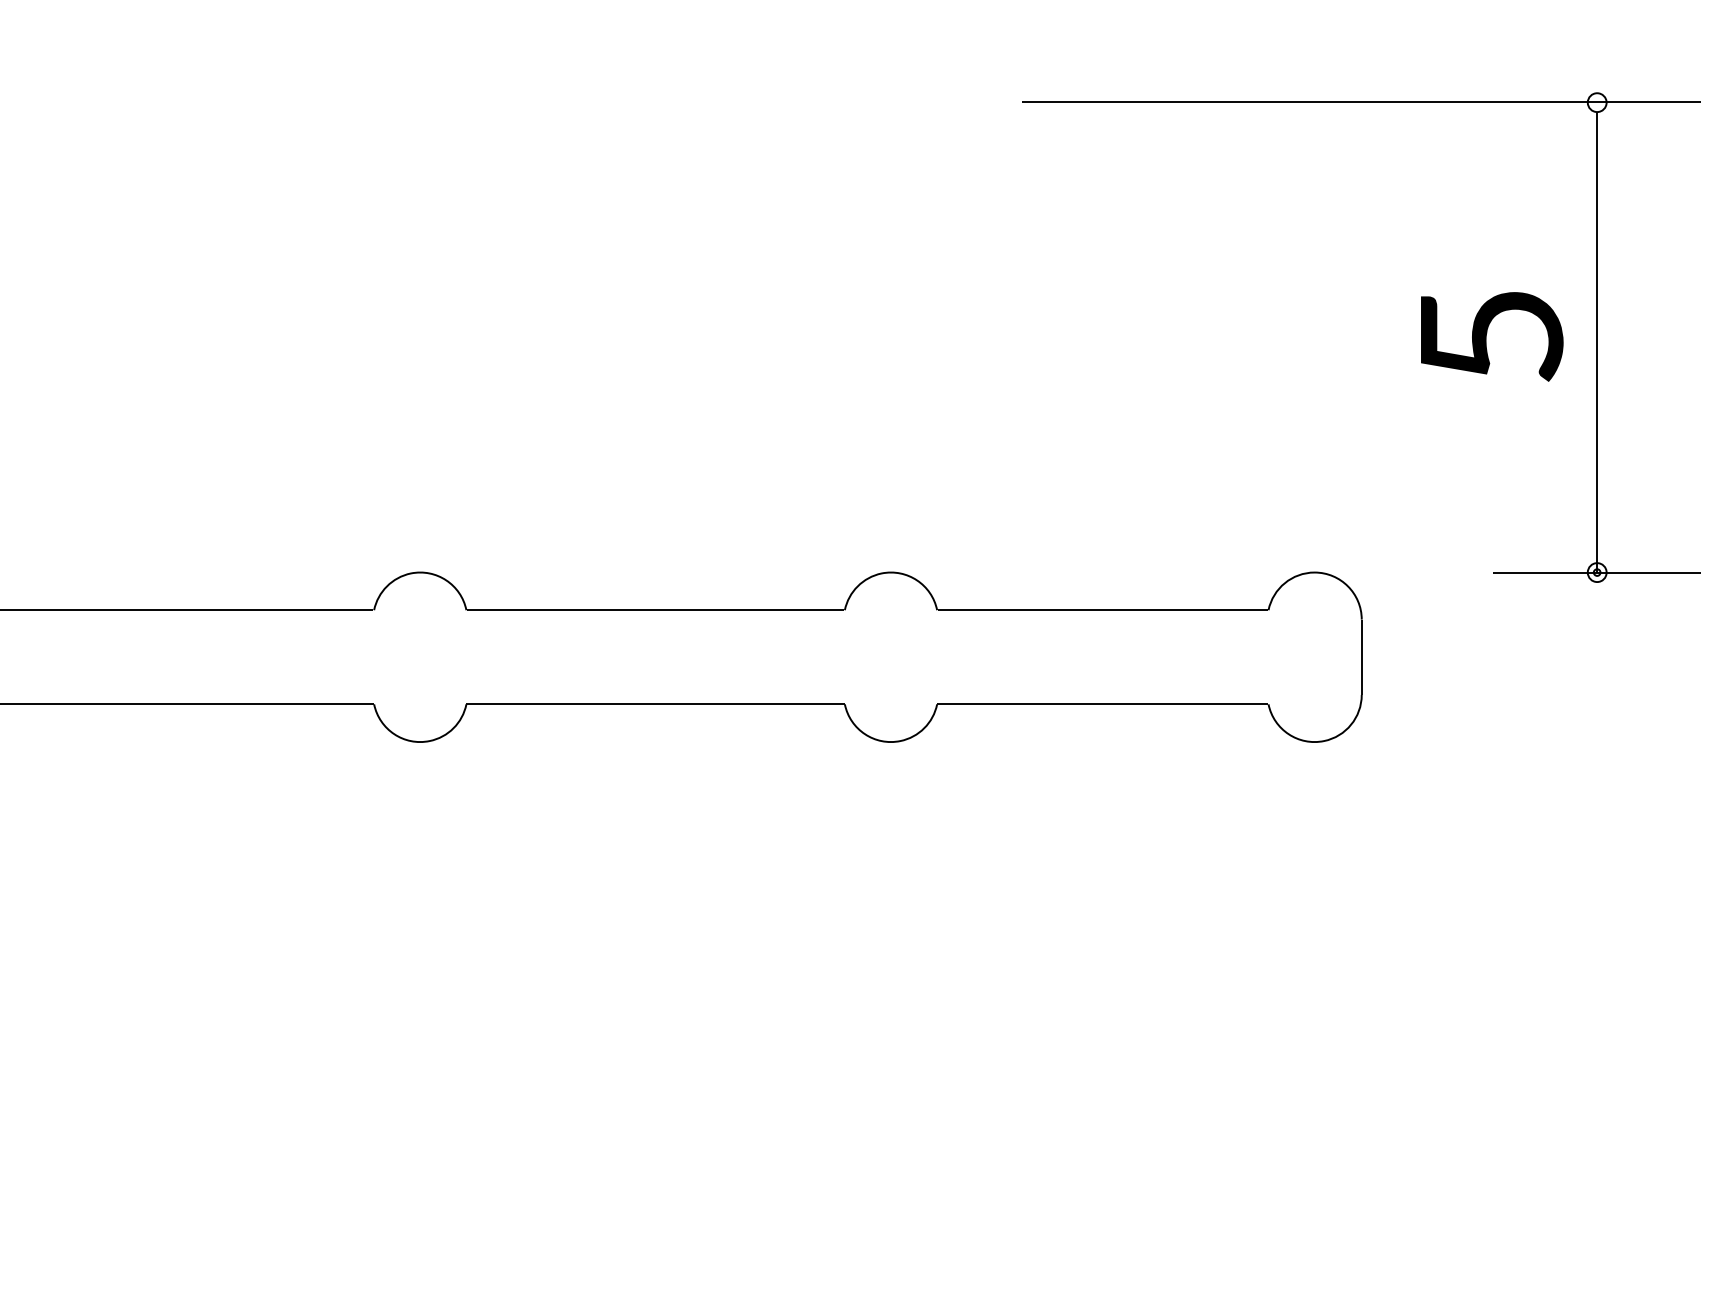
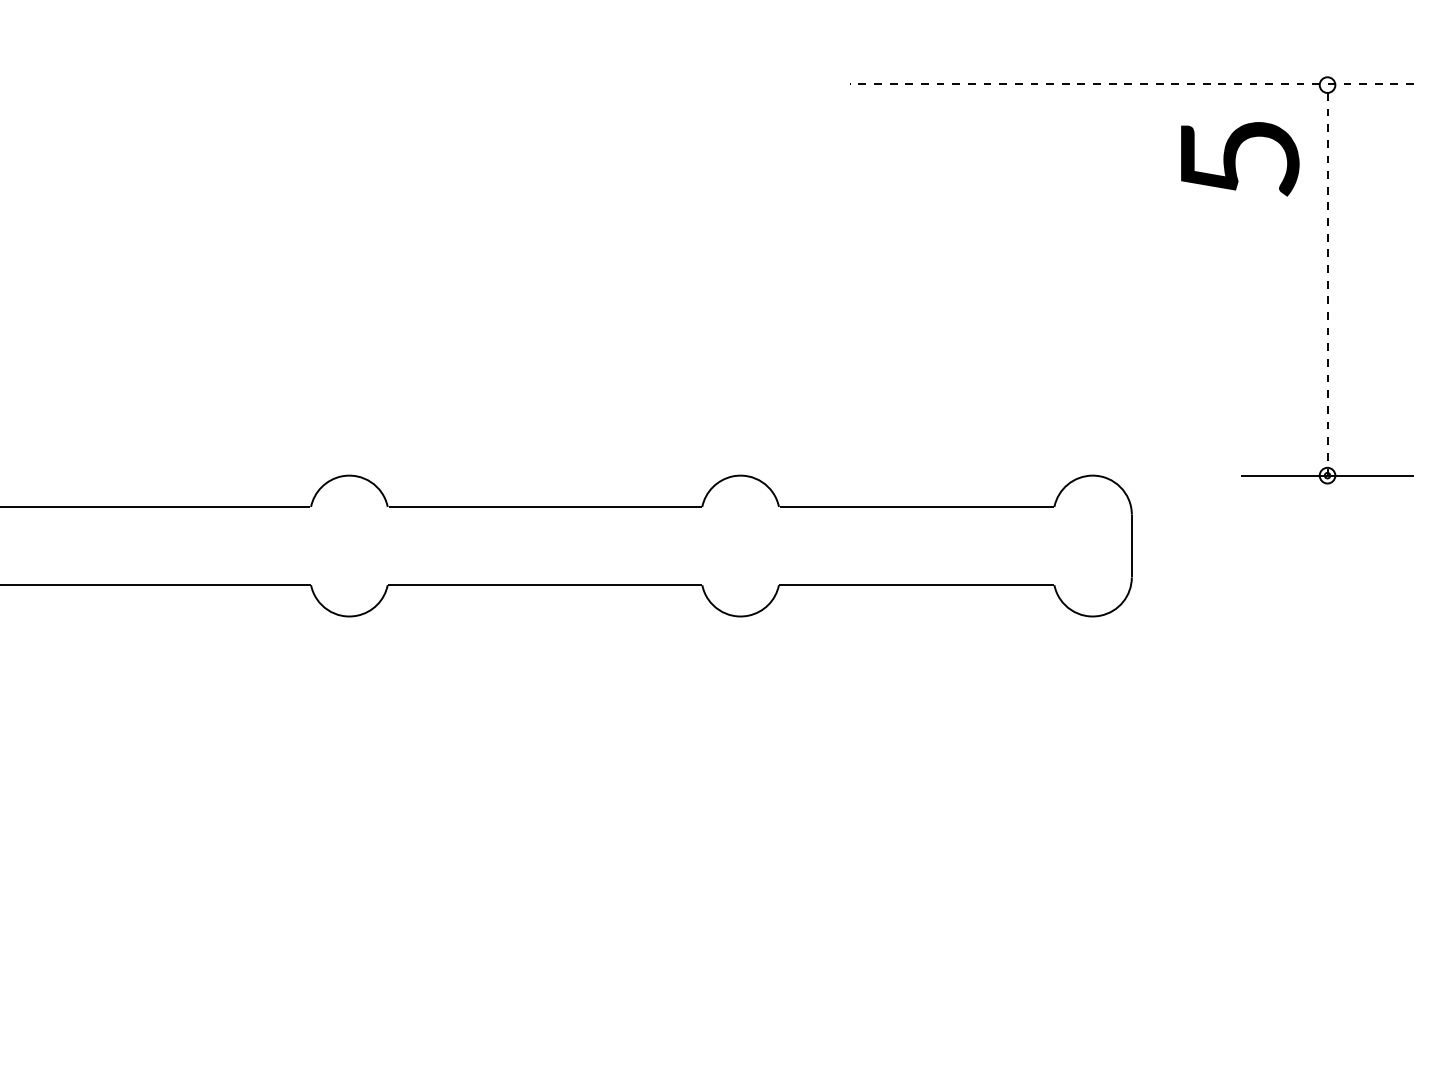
line: (1361, 101) -> (1131, 84), solid -> dashed
text: (1492, 336) -> (1240, 158), moved
line: (1597, 342) -> (1327, 284), solid -> dashed

